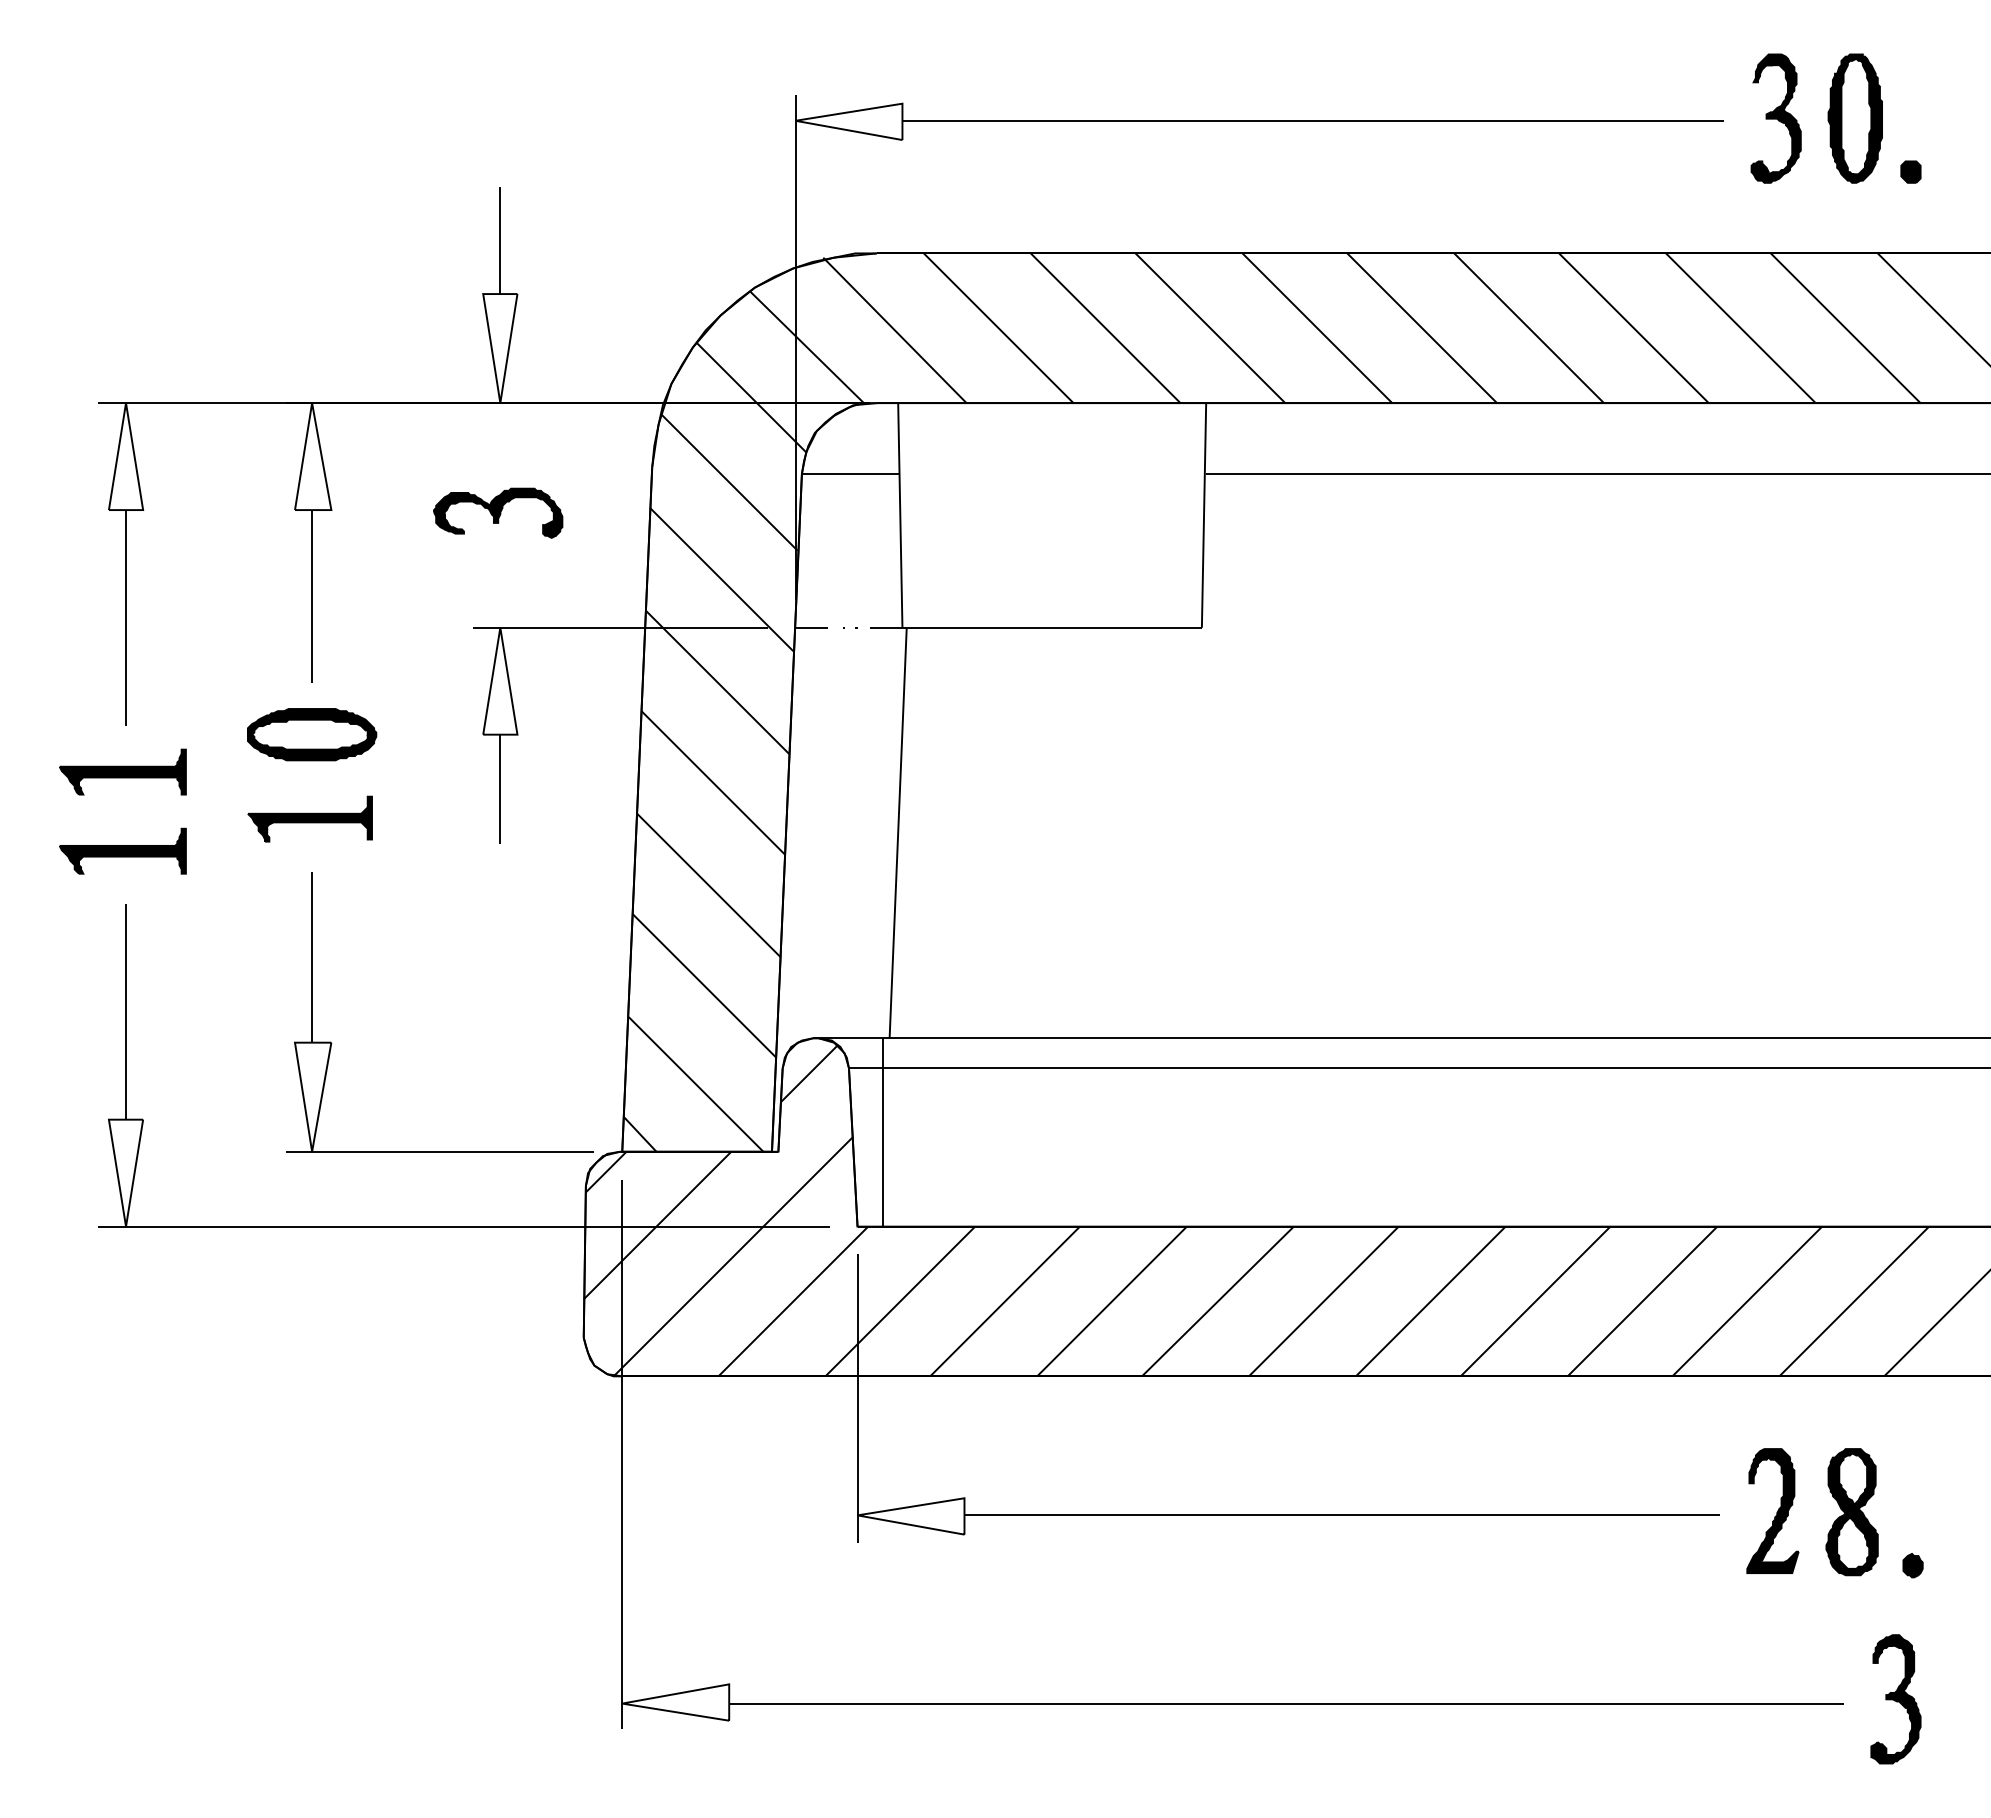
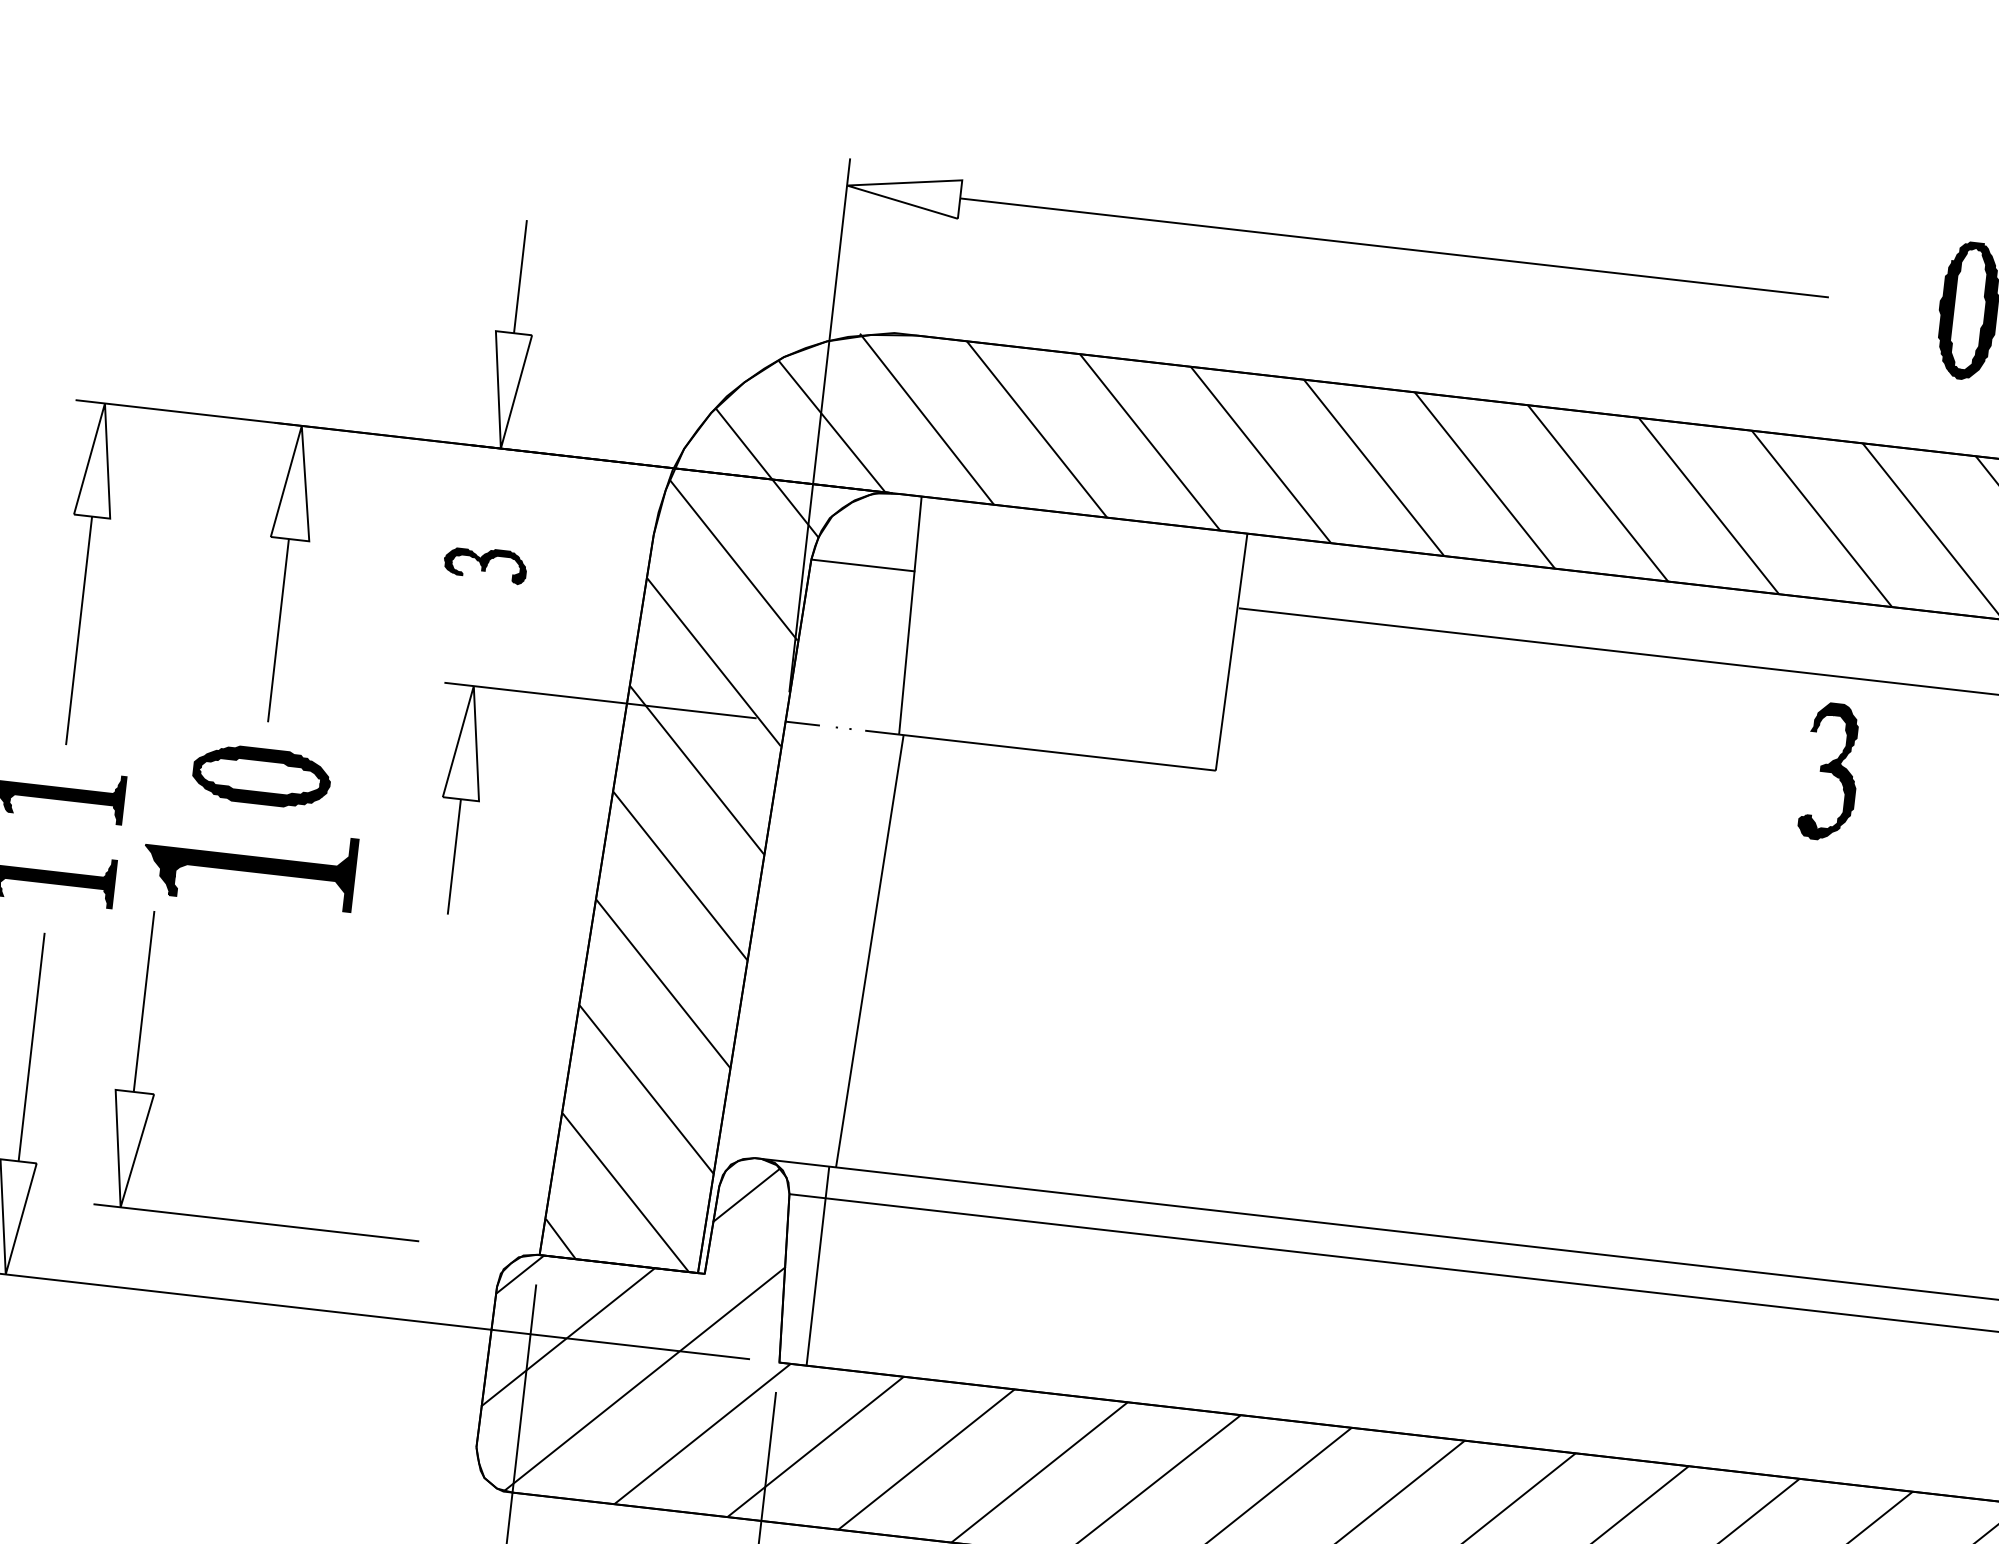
part: (1775, 118) -> (1830, 771), moved
part: (498, 512) -> (485, 564), size x0.6
part: (309, 818) -> (248, 864), size x1.6
part: (332, 1043) -> (155, 1095), moved

